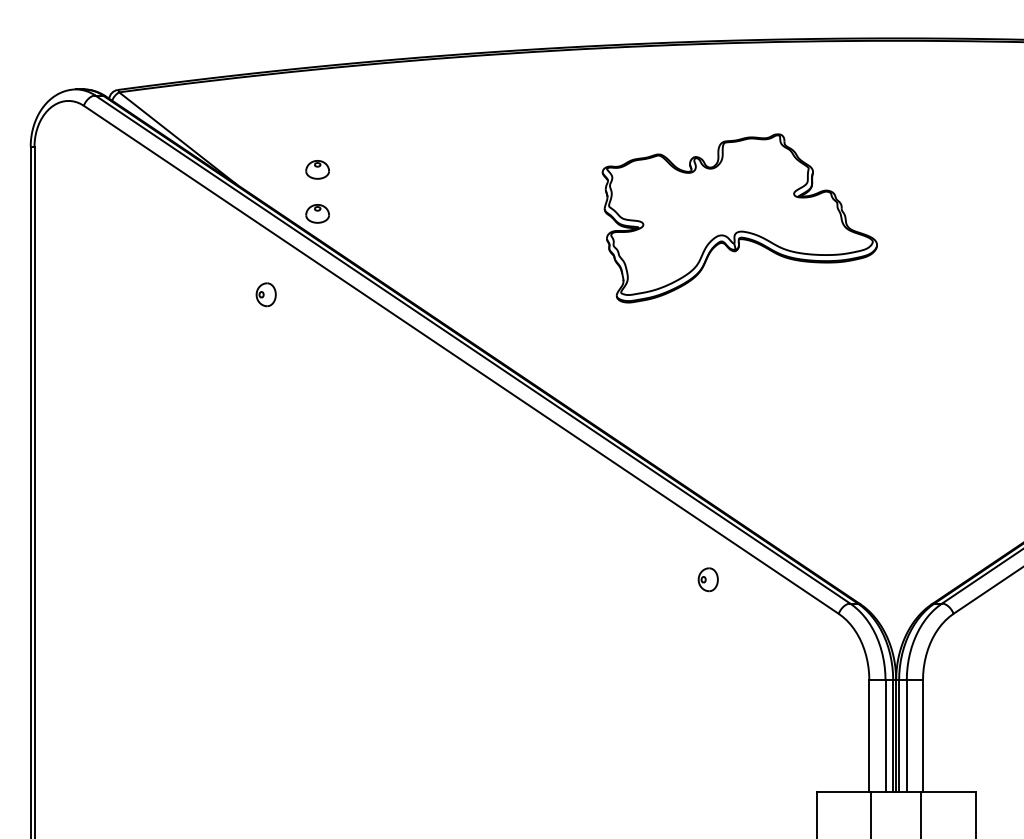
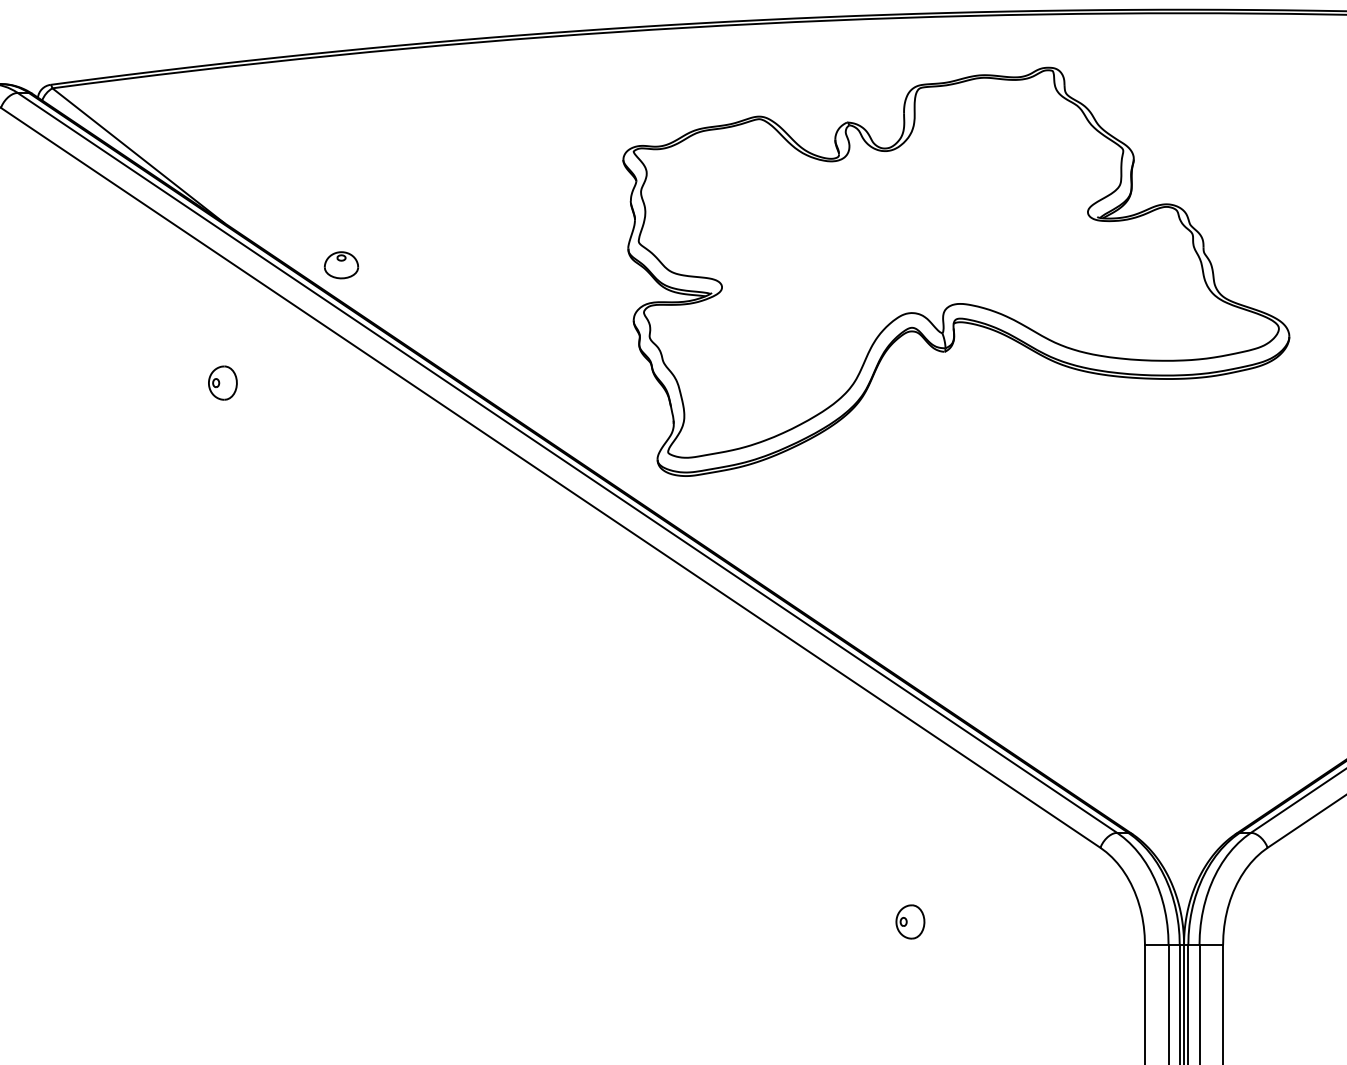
part: (317, 169) -> (341, 200), removed
part: (739, 218) -> (955, 272), size x1.67
part: (265, 294) -> (221, 382), moved
part: (707, 579) -> (909, 921), moved

